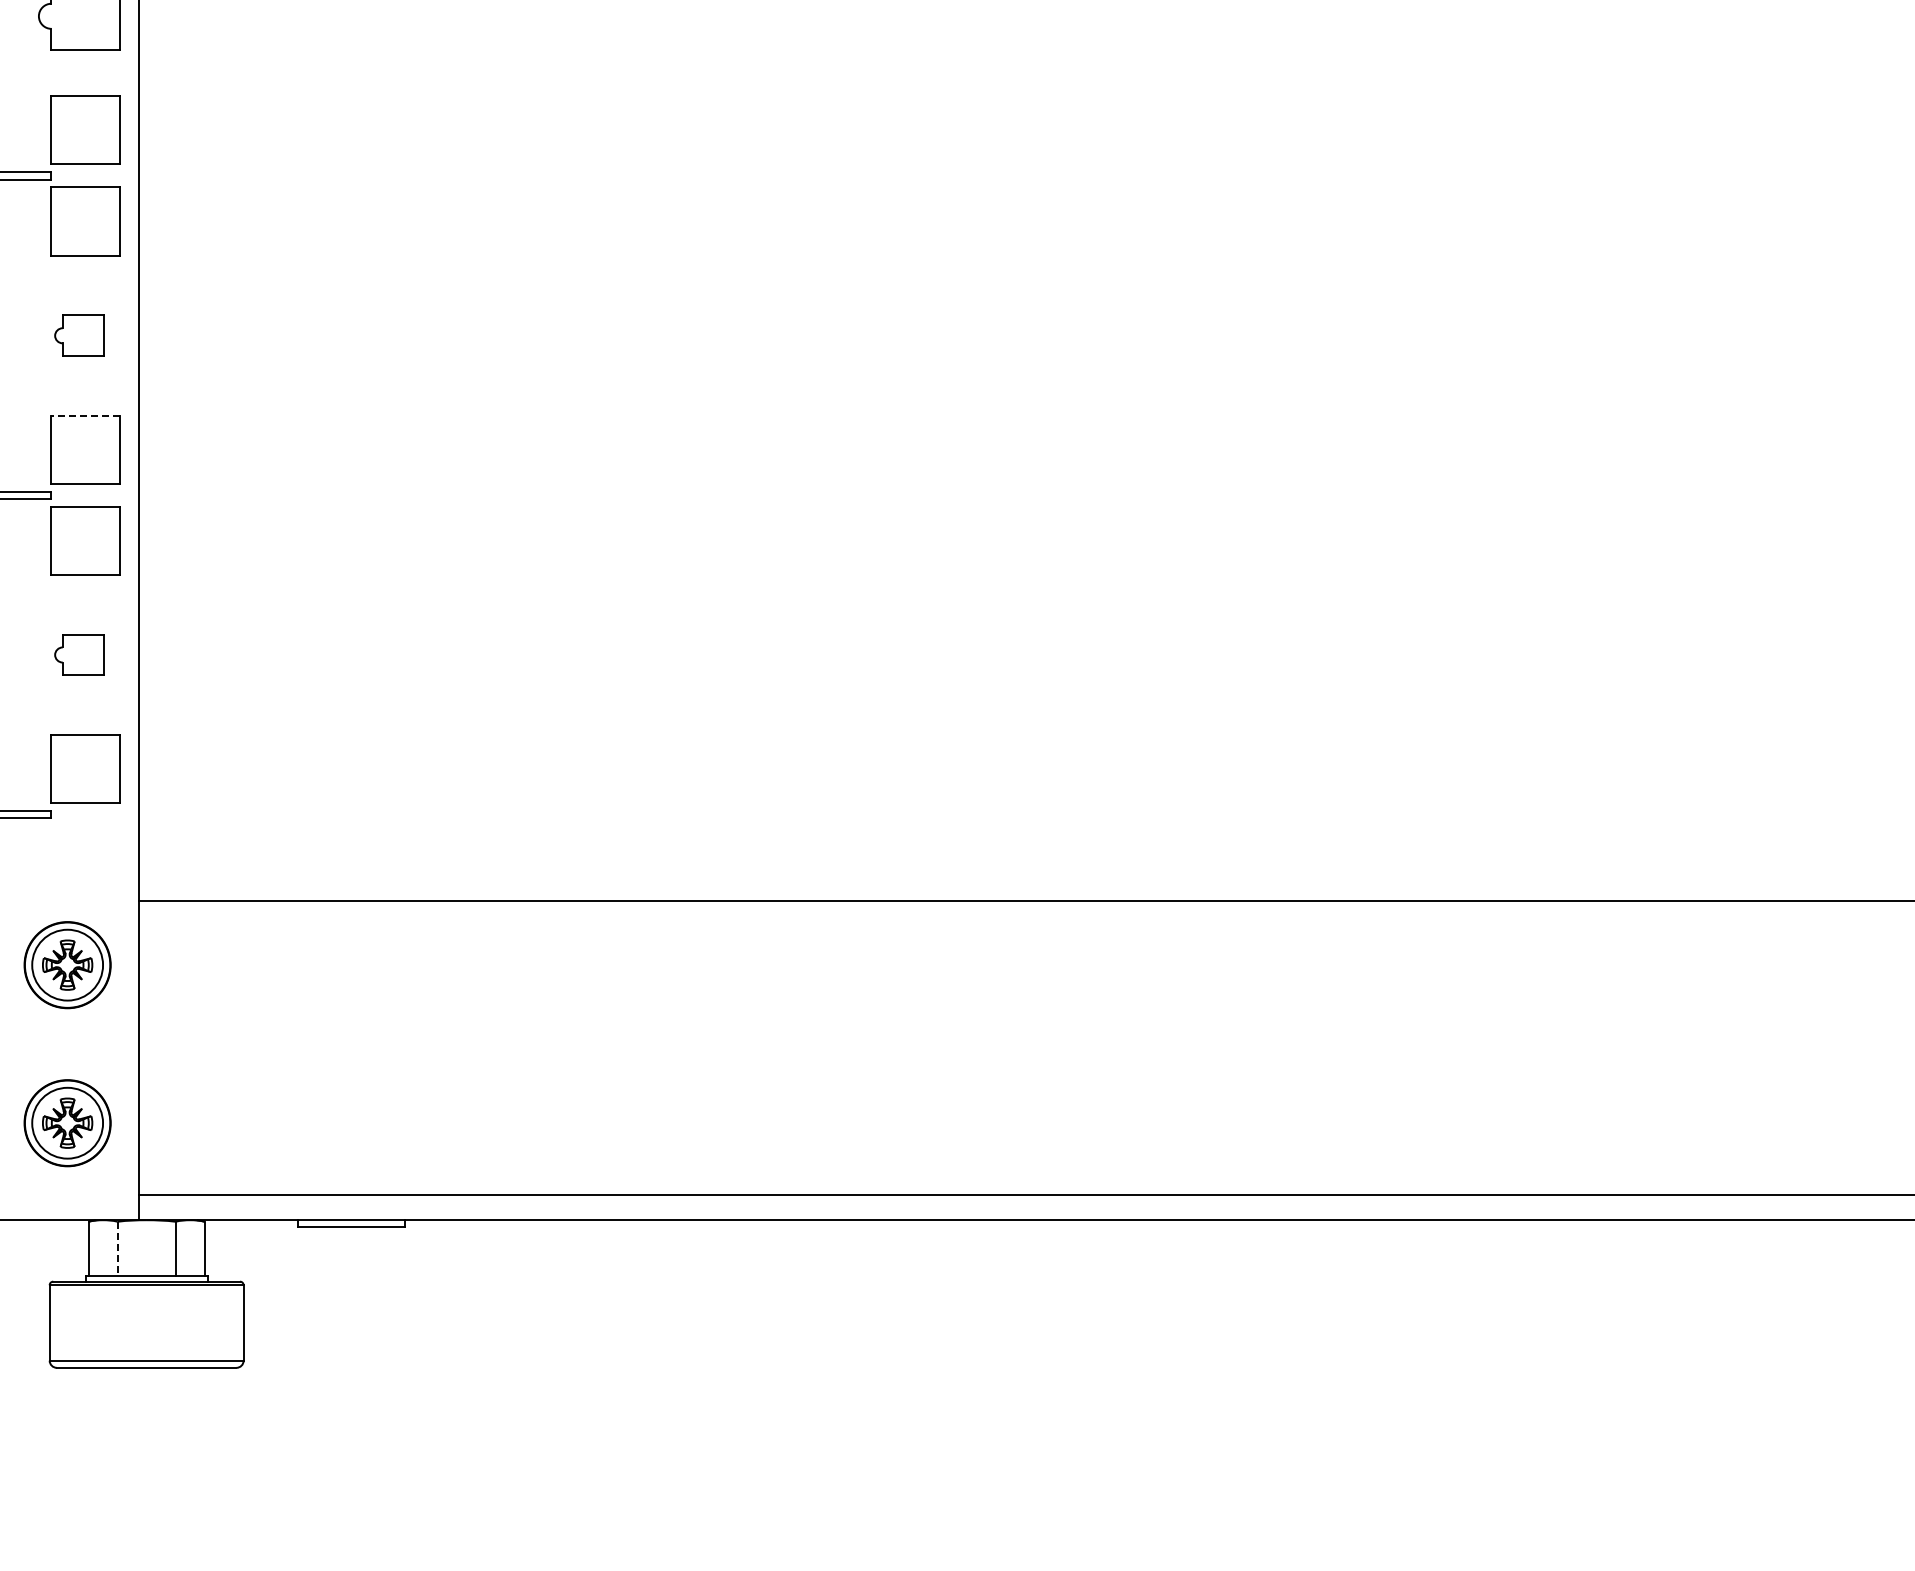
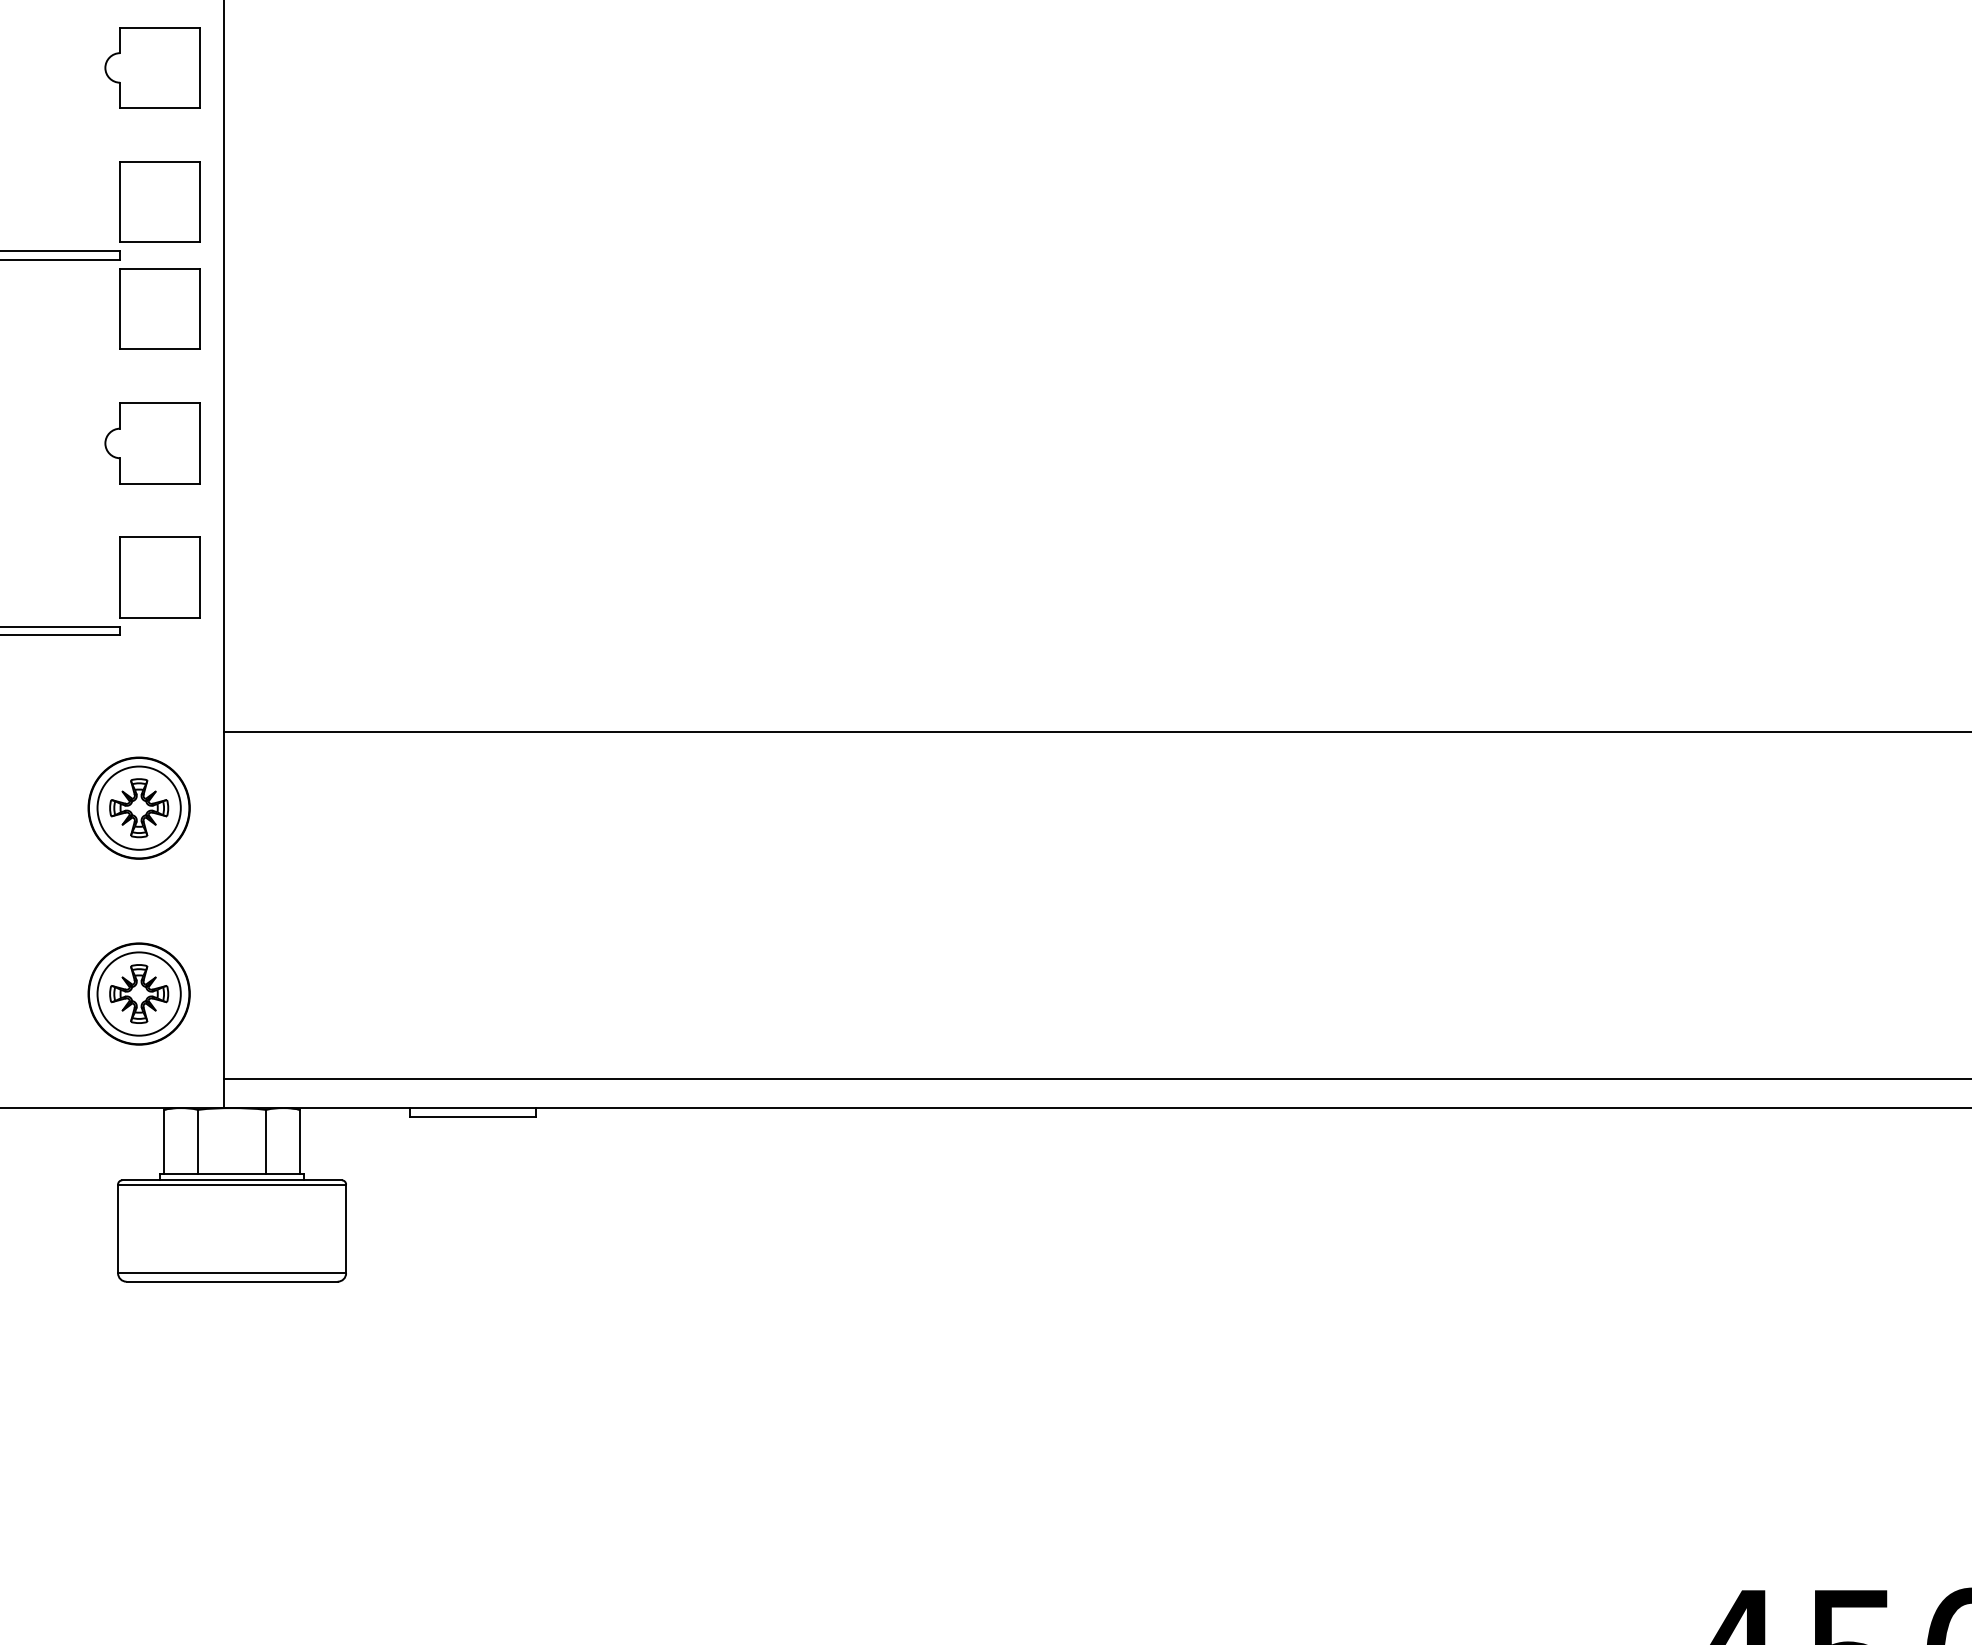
part: (79, 335) -> (153, 67), size x1.67
line: (85, 415) -> (160, 161), dashed -> solid
part: (79, 654) -> (153, 442), size x1.67
line: (117, 1249) -> (197, 1142), dashed -> solid

